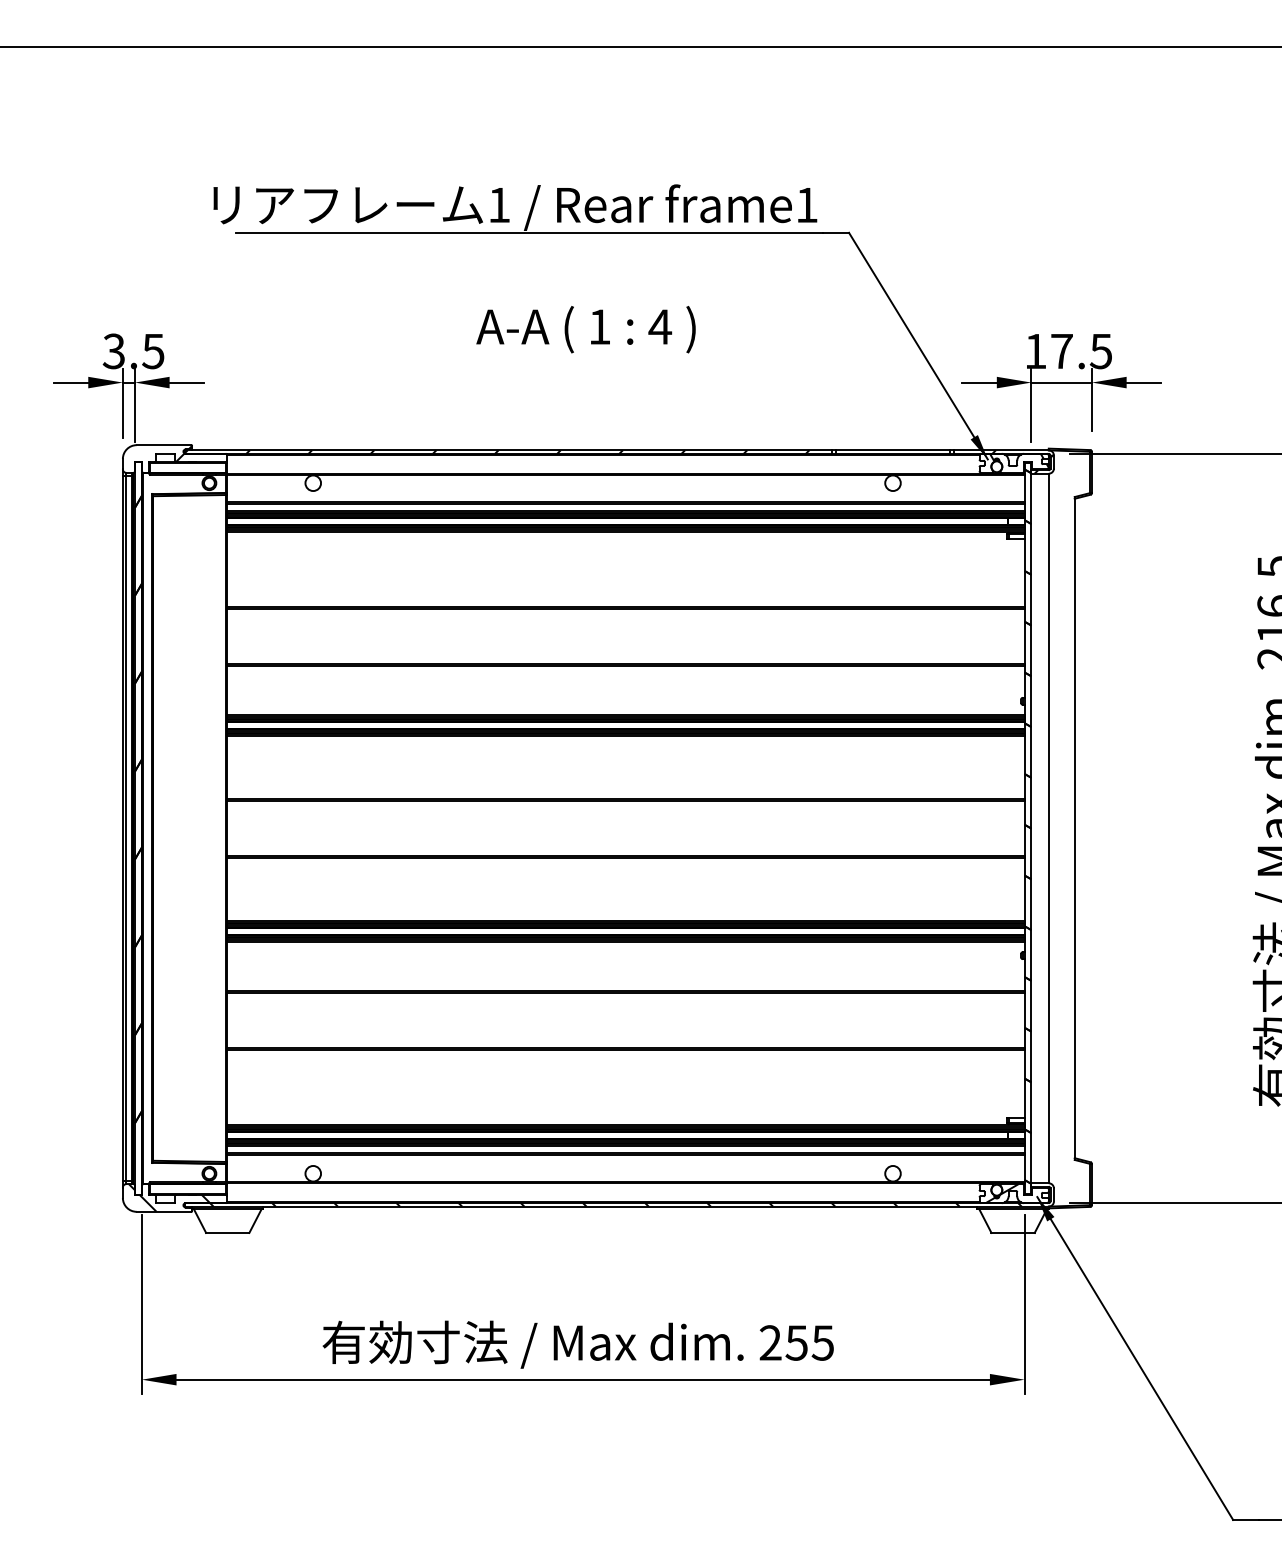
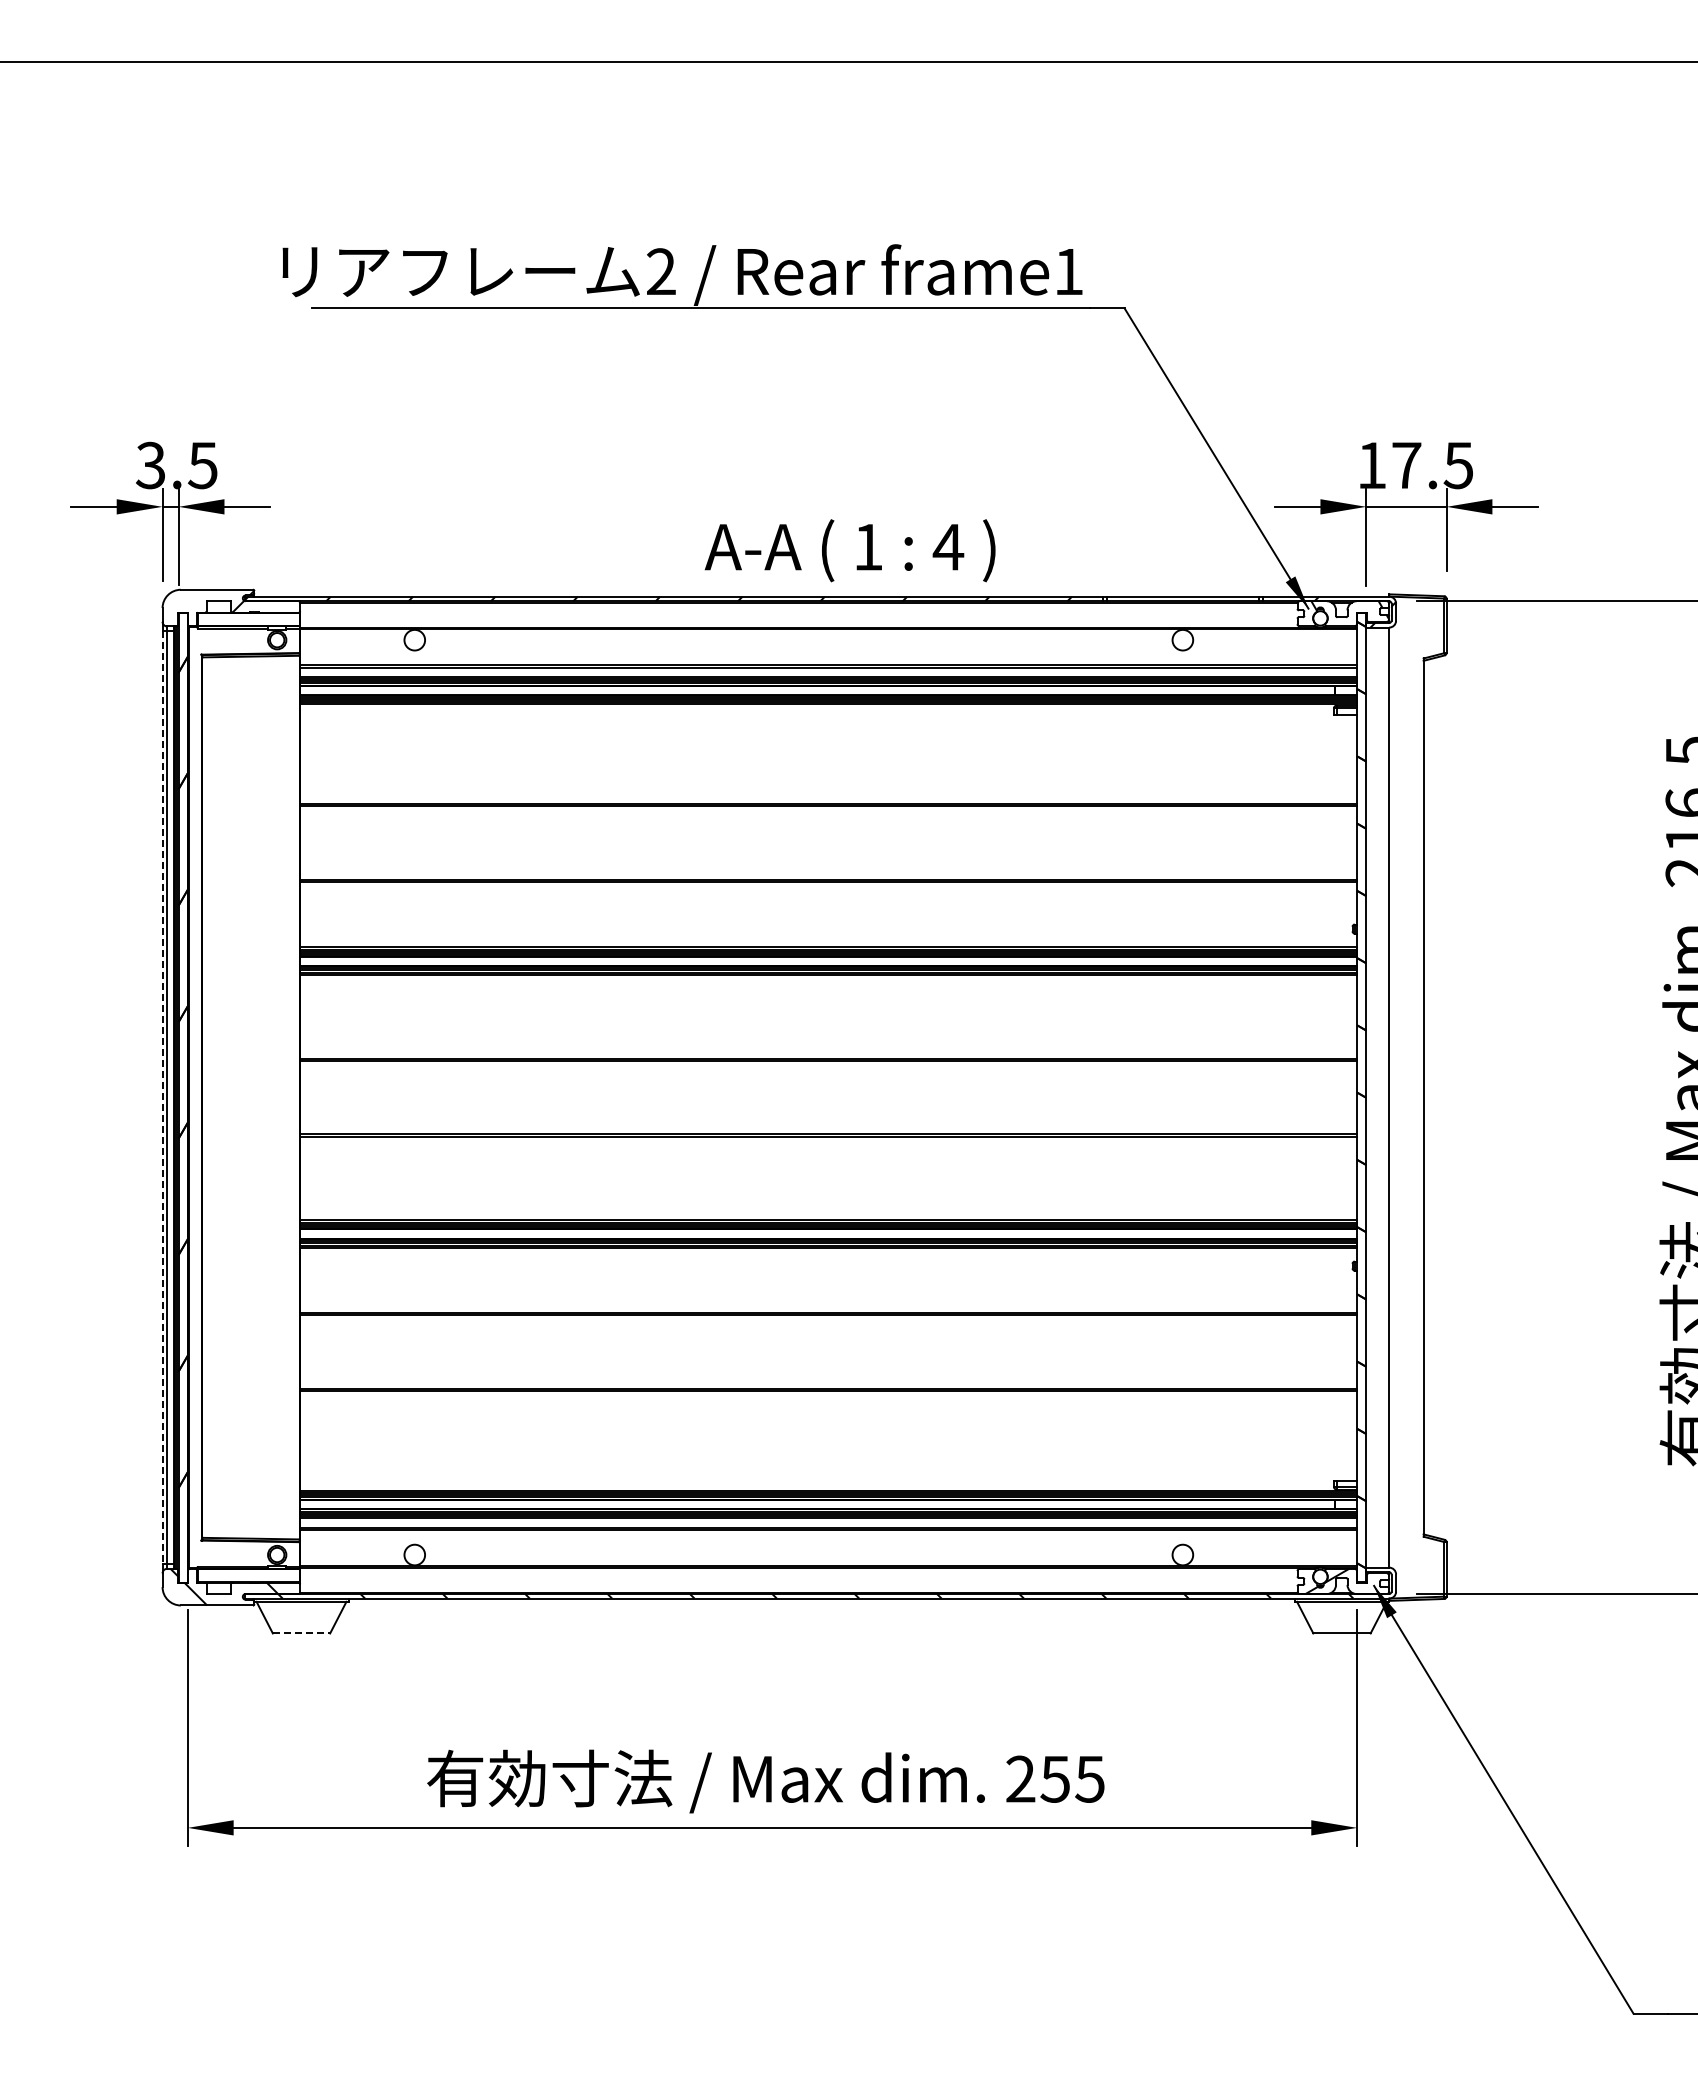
text: (499, 204) -> (661, 271), 1 -> 2
text: (585, 329) -> (849, 550), moved
line: (122, 828) -> (162, 1097), solid -> dashed
line: (227, 1232) -> (301, 1633), solid -> dashed

